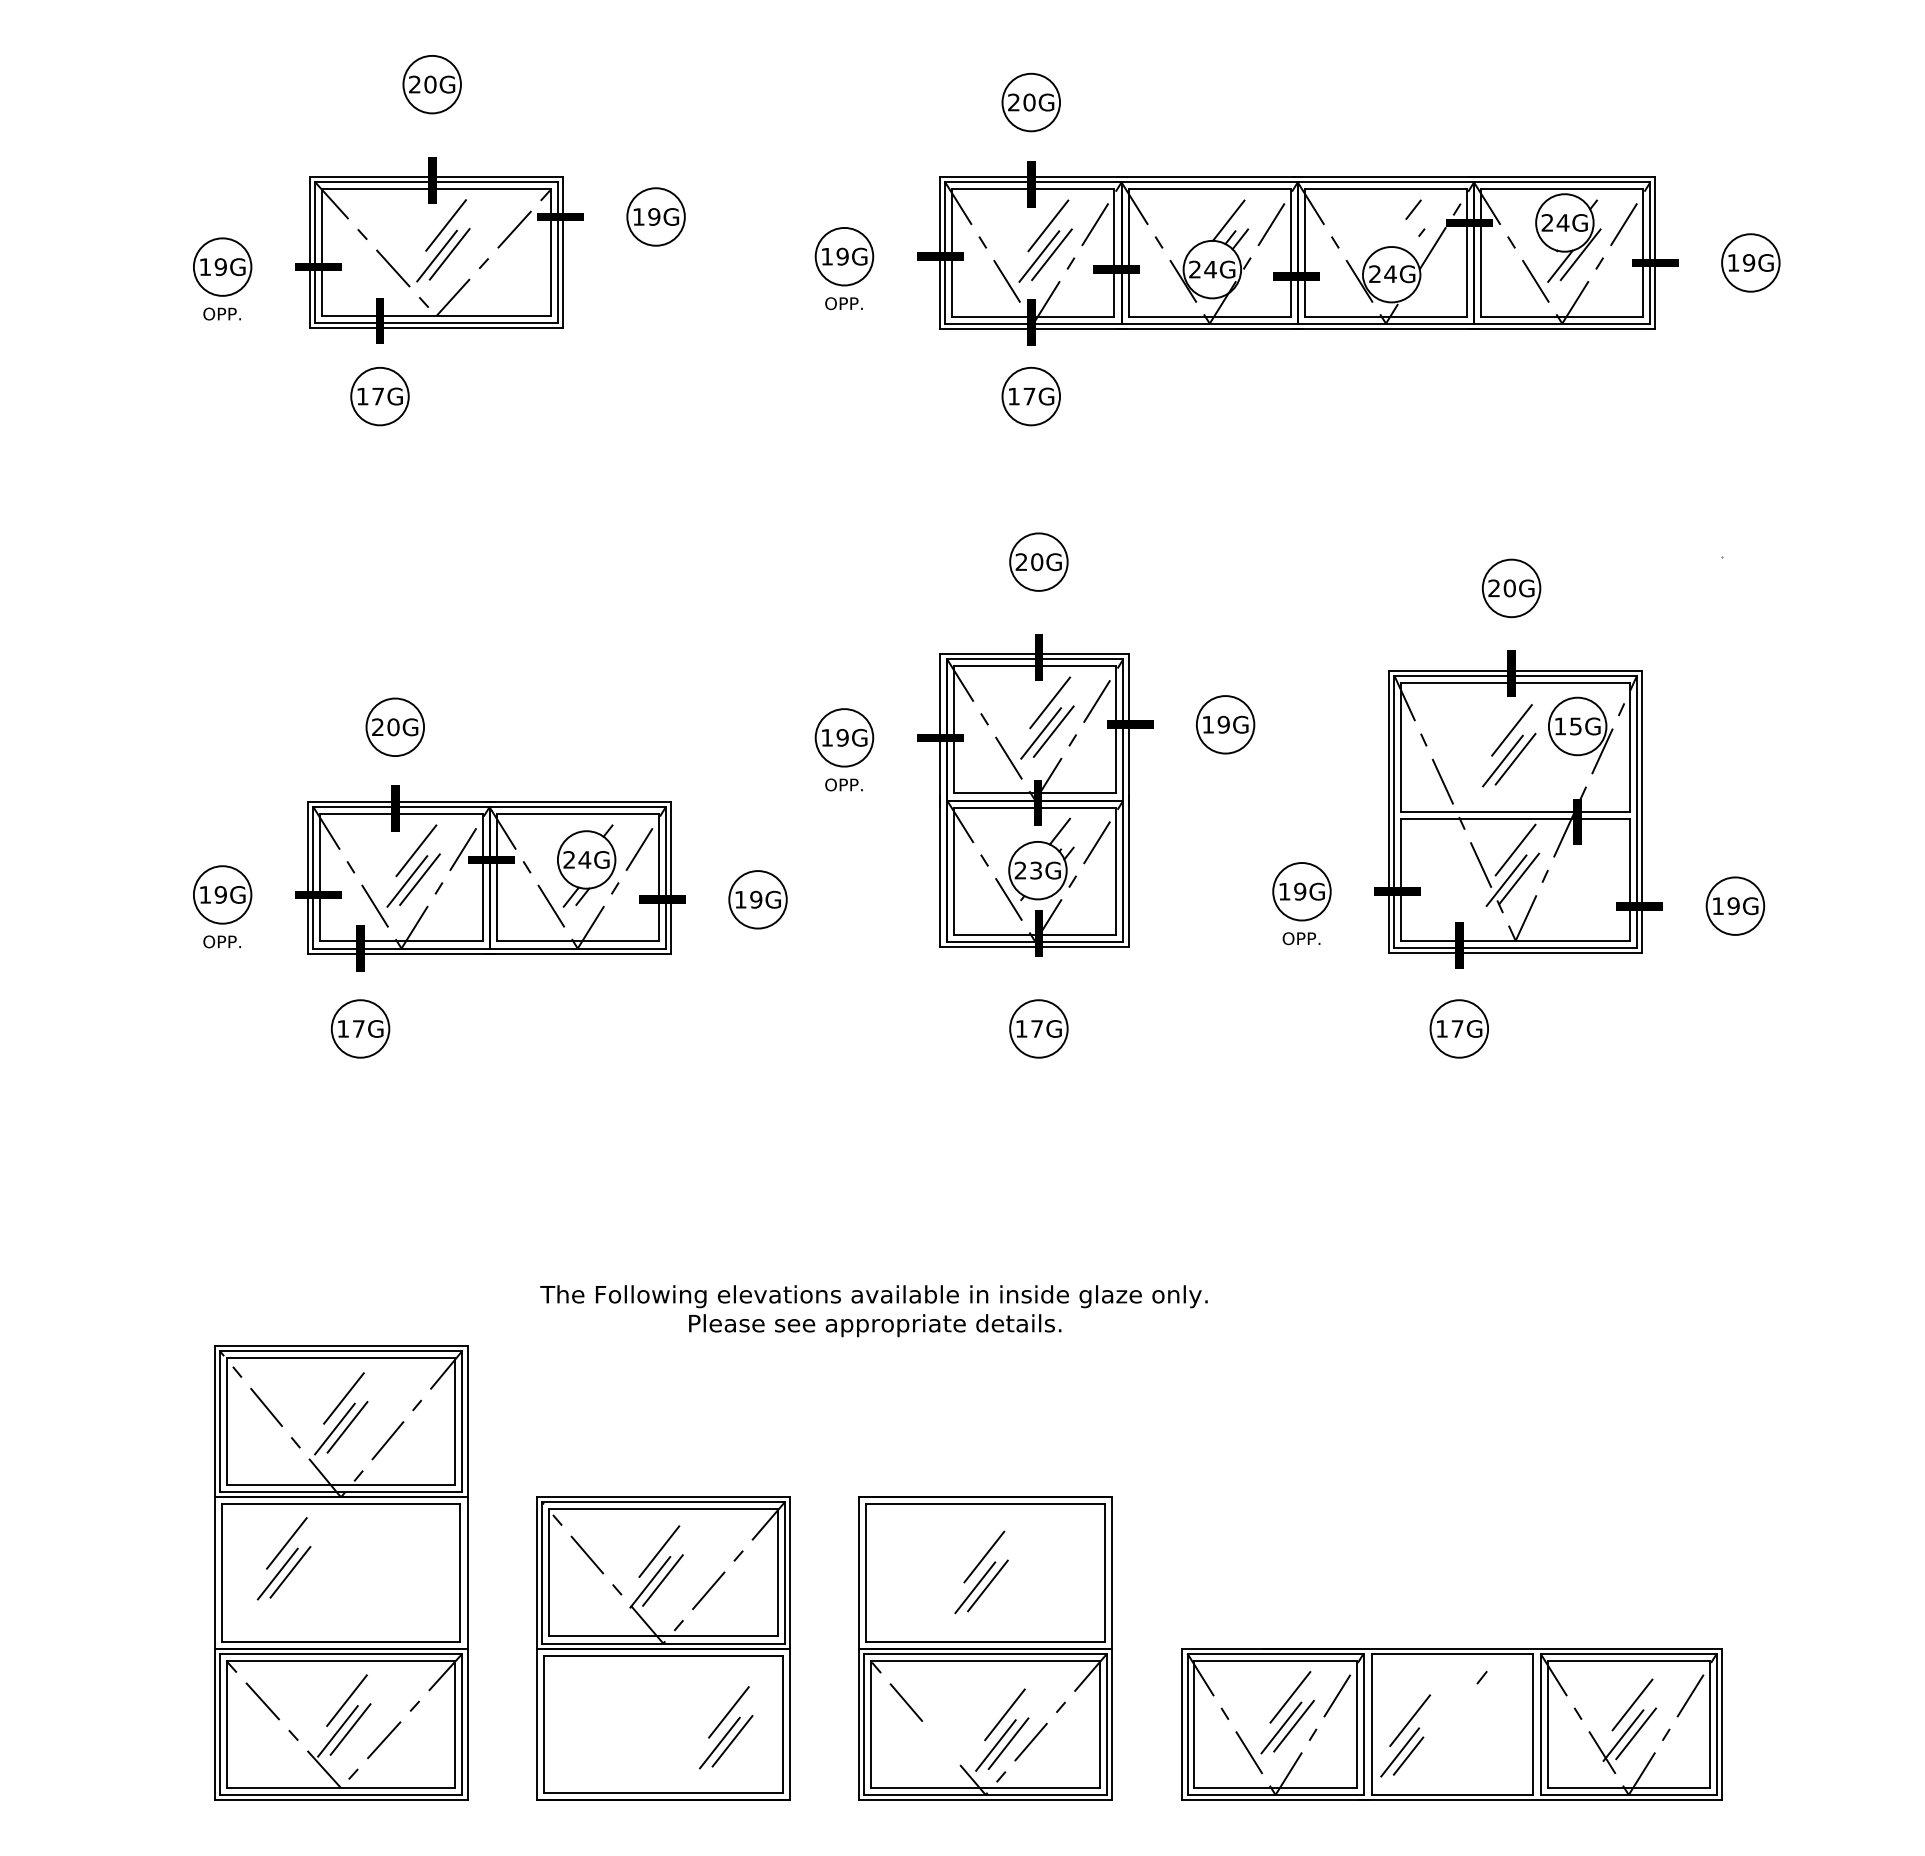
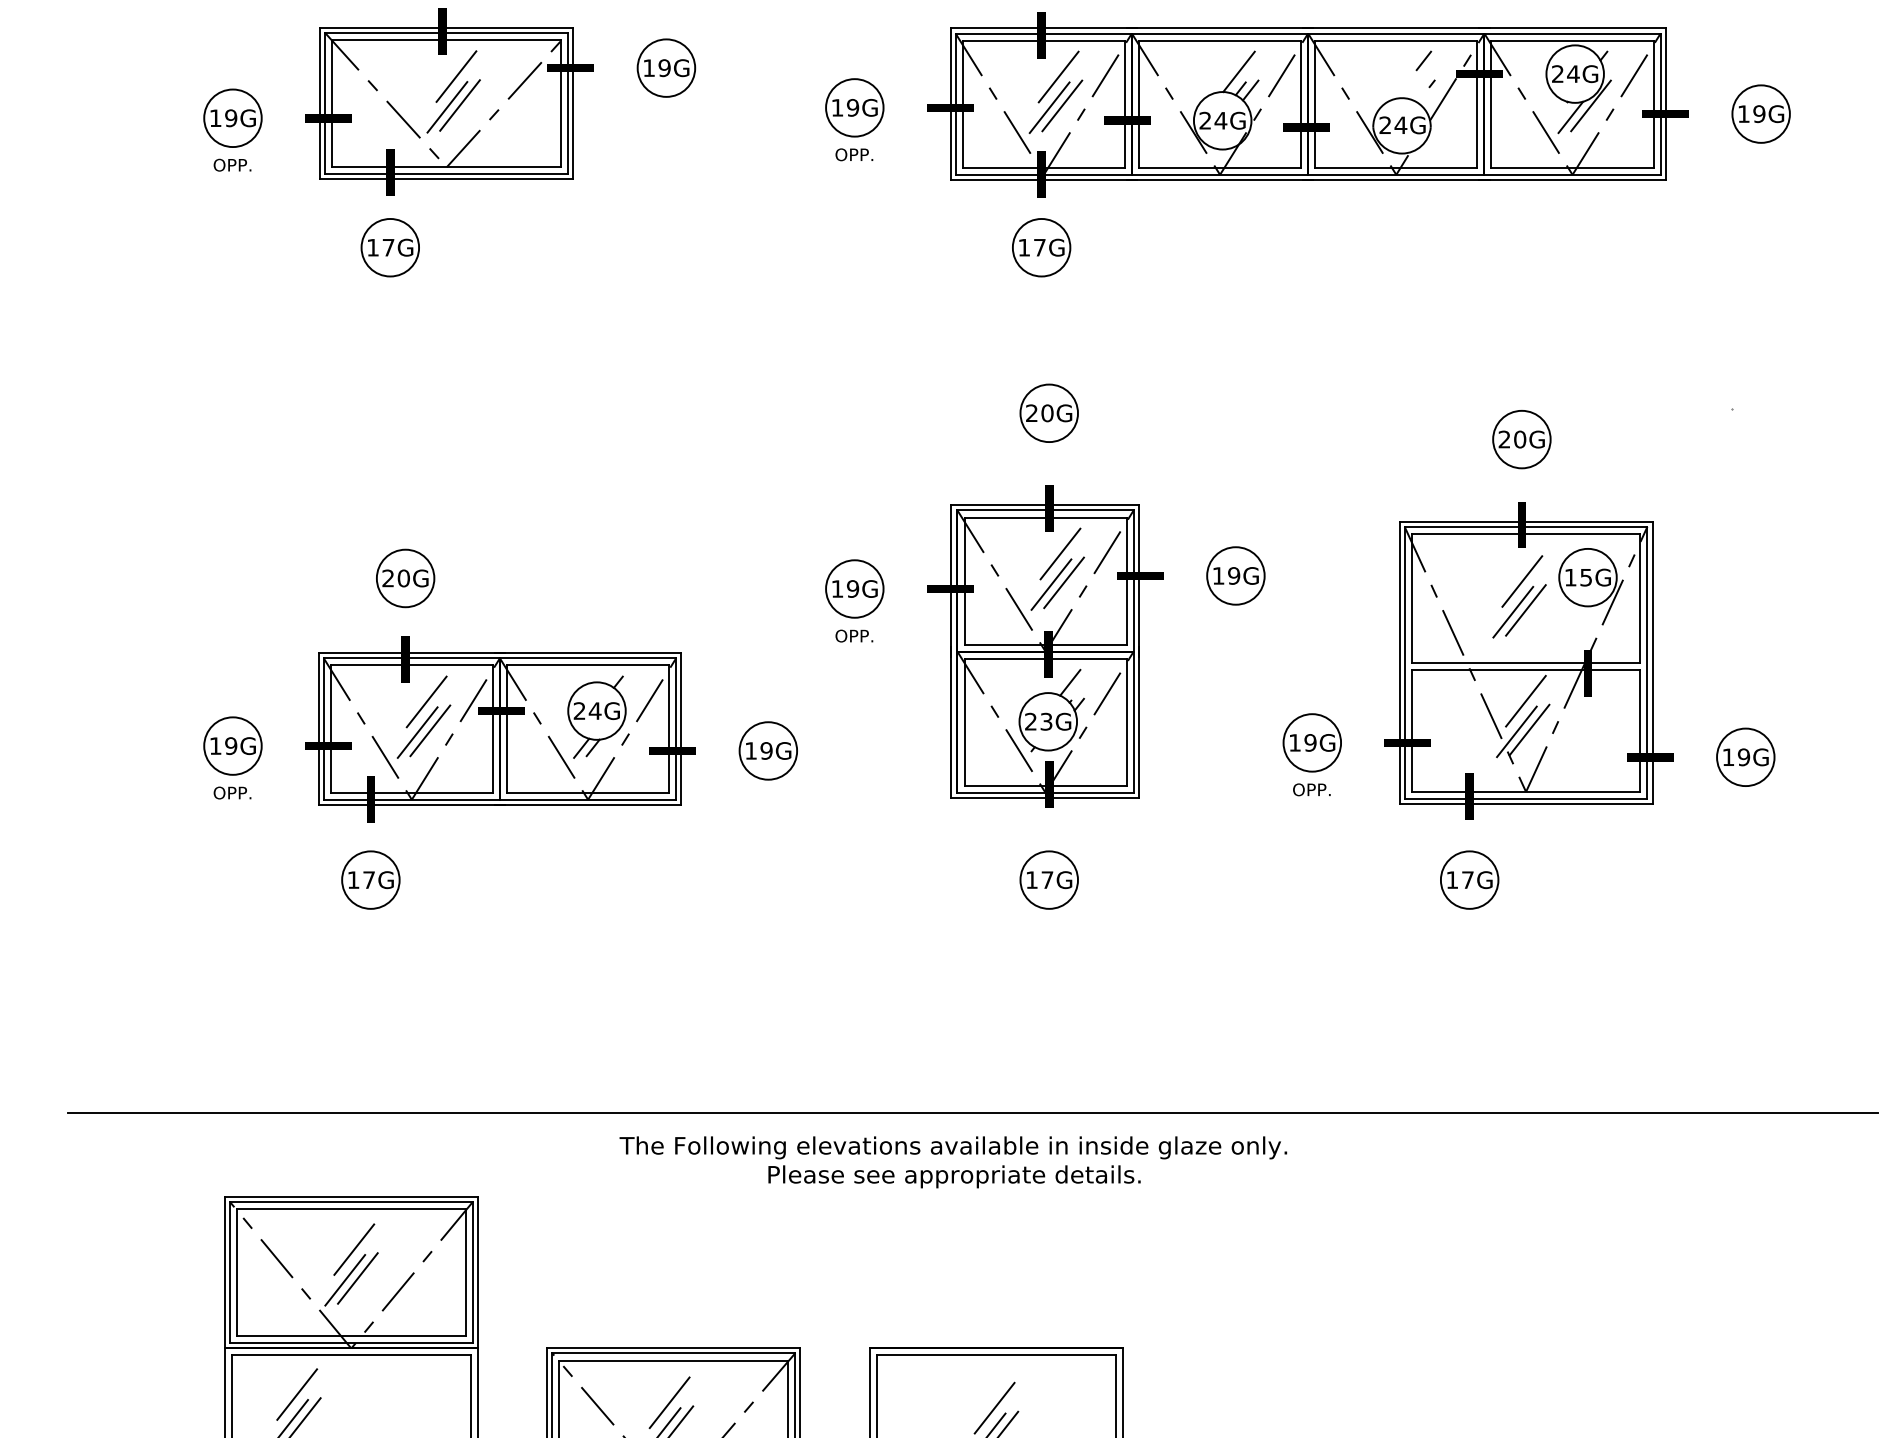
line: (962, 1261) -> (972, 1112), added
text: (873, 1311) -> (952, 1162), moved

